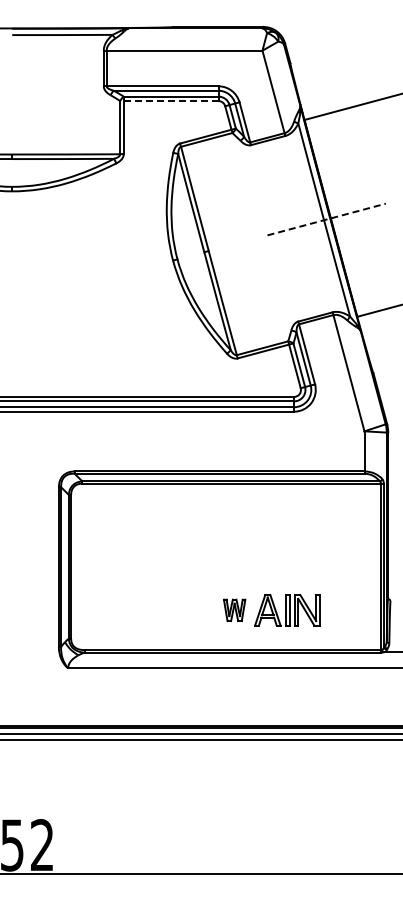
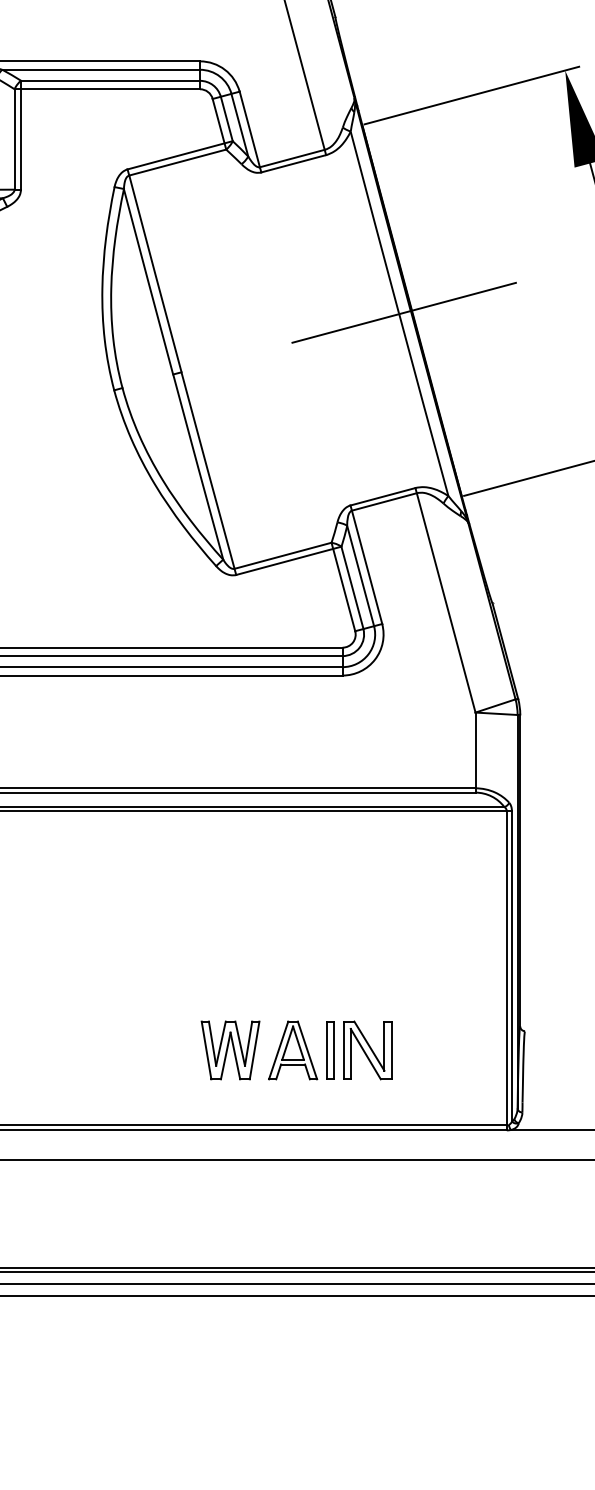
line: (168, 101) -> (105, 90), dashed -> solid
line: (327, 219) -> (405, 312), dashed -> solid
part: (234, 610) -> (230, 1050), size x1.43

